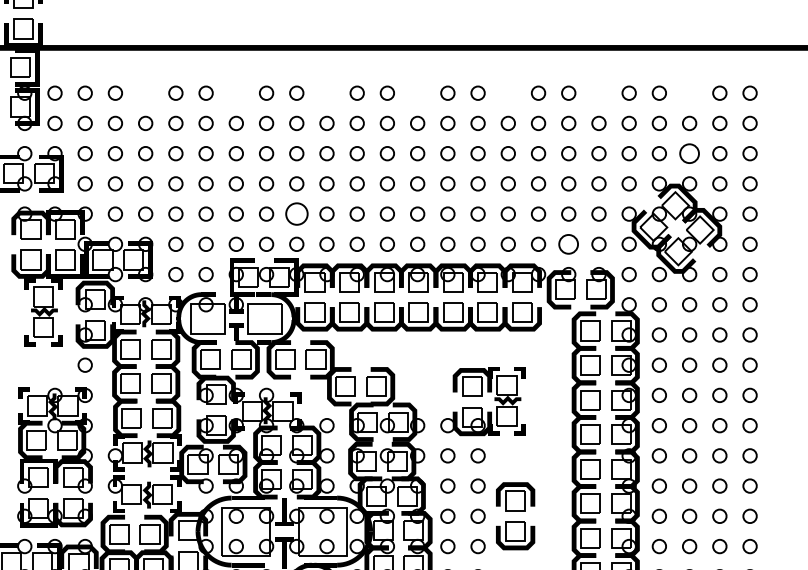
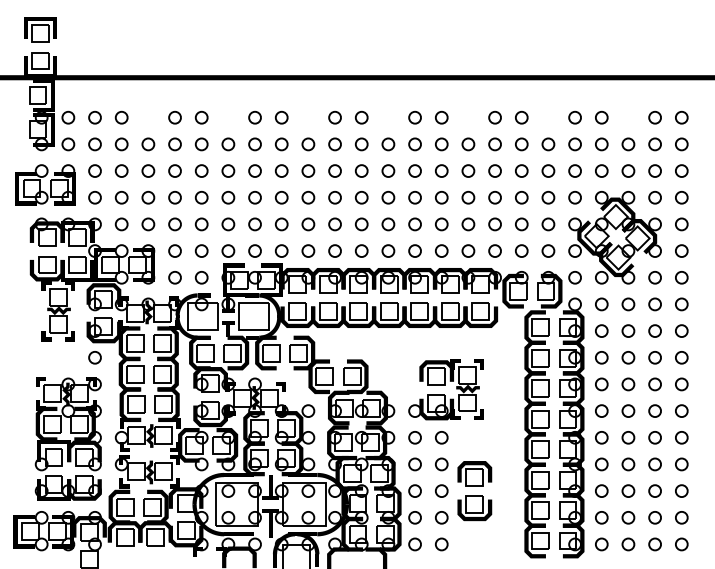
circle: (689, 153) -> (628, 170), size x0.71
circle: (296, 214) -> (281, 224), size x0.62
circle: (568, 243) -> (521, 250), size x0.71

